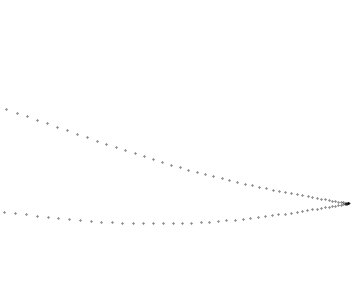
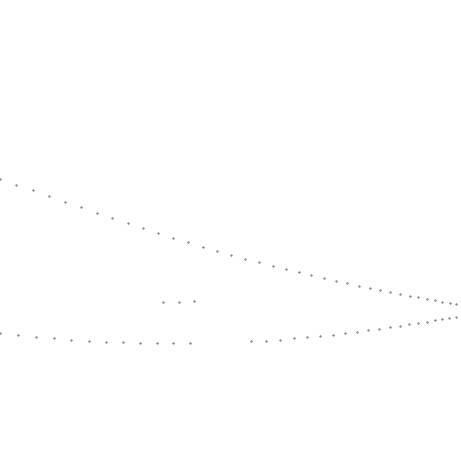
part: (182, 223) -> (179, 302), moved

